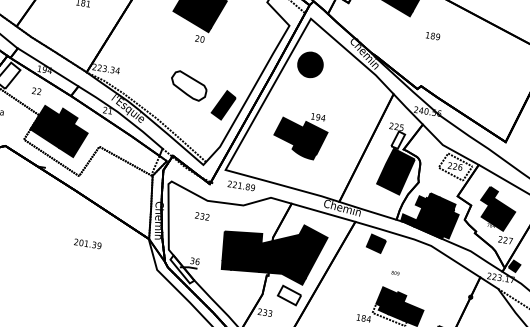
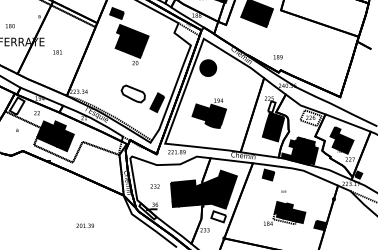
text: (431, 36) -> (277, 57), moved
text: (201, 216) -> (154, 186), moved
text: (88, 243) -> (85, 225), moved

